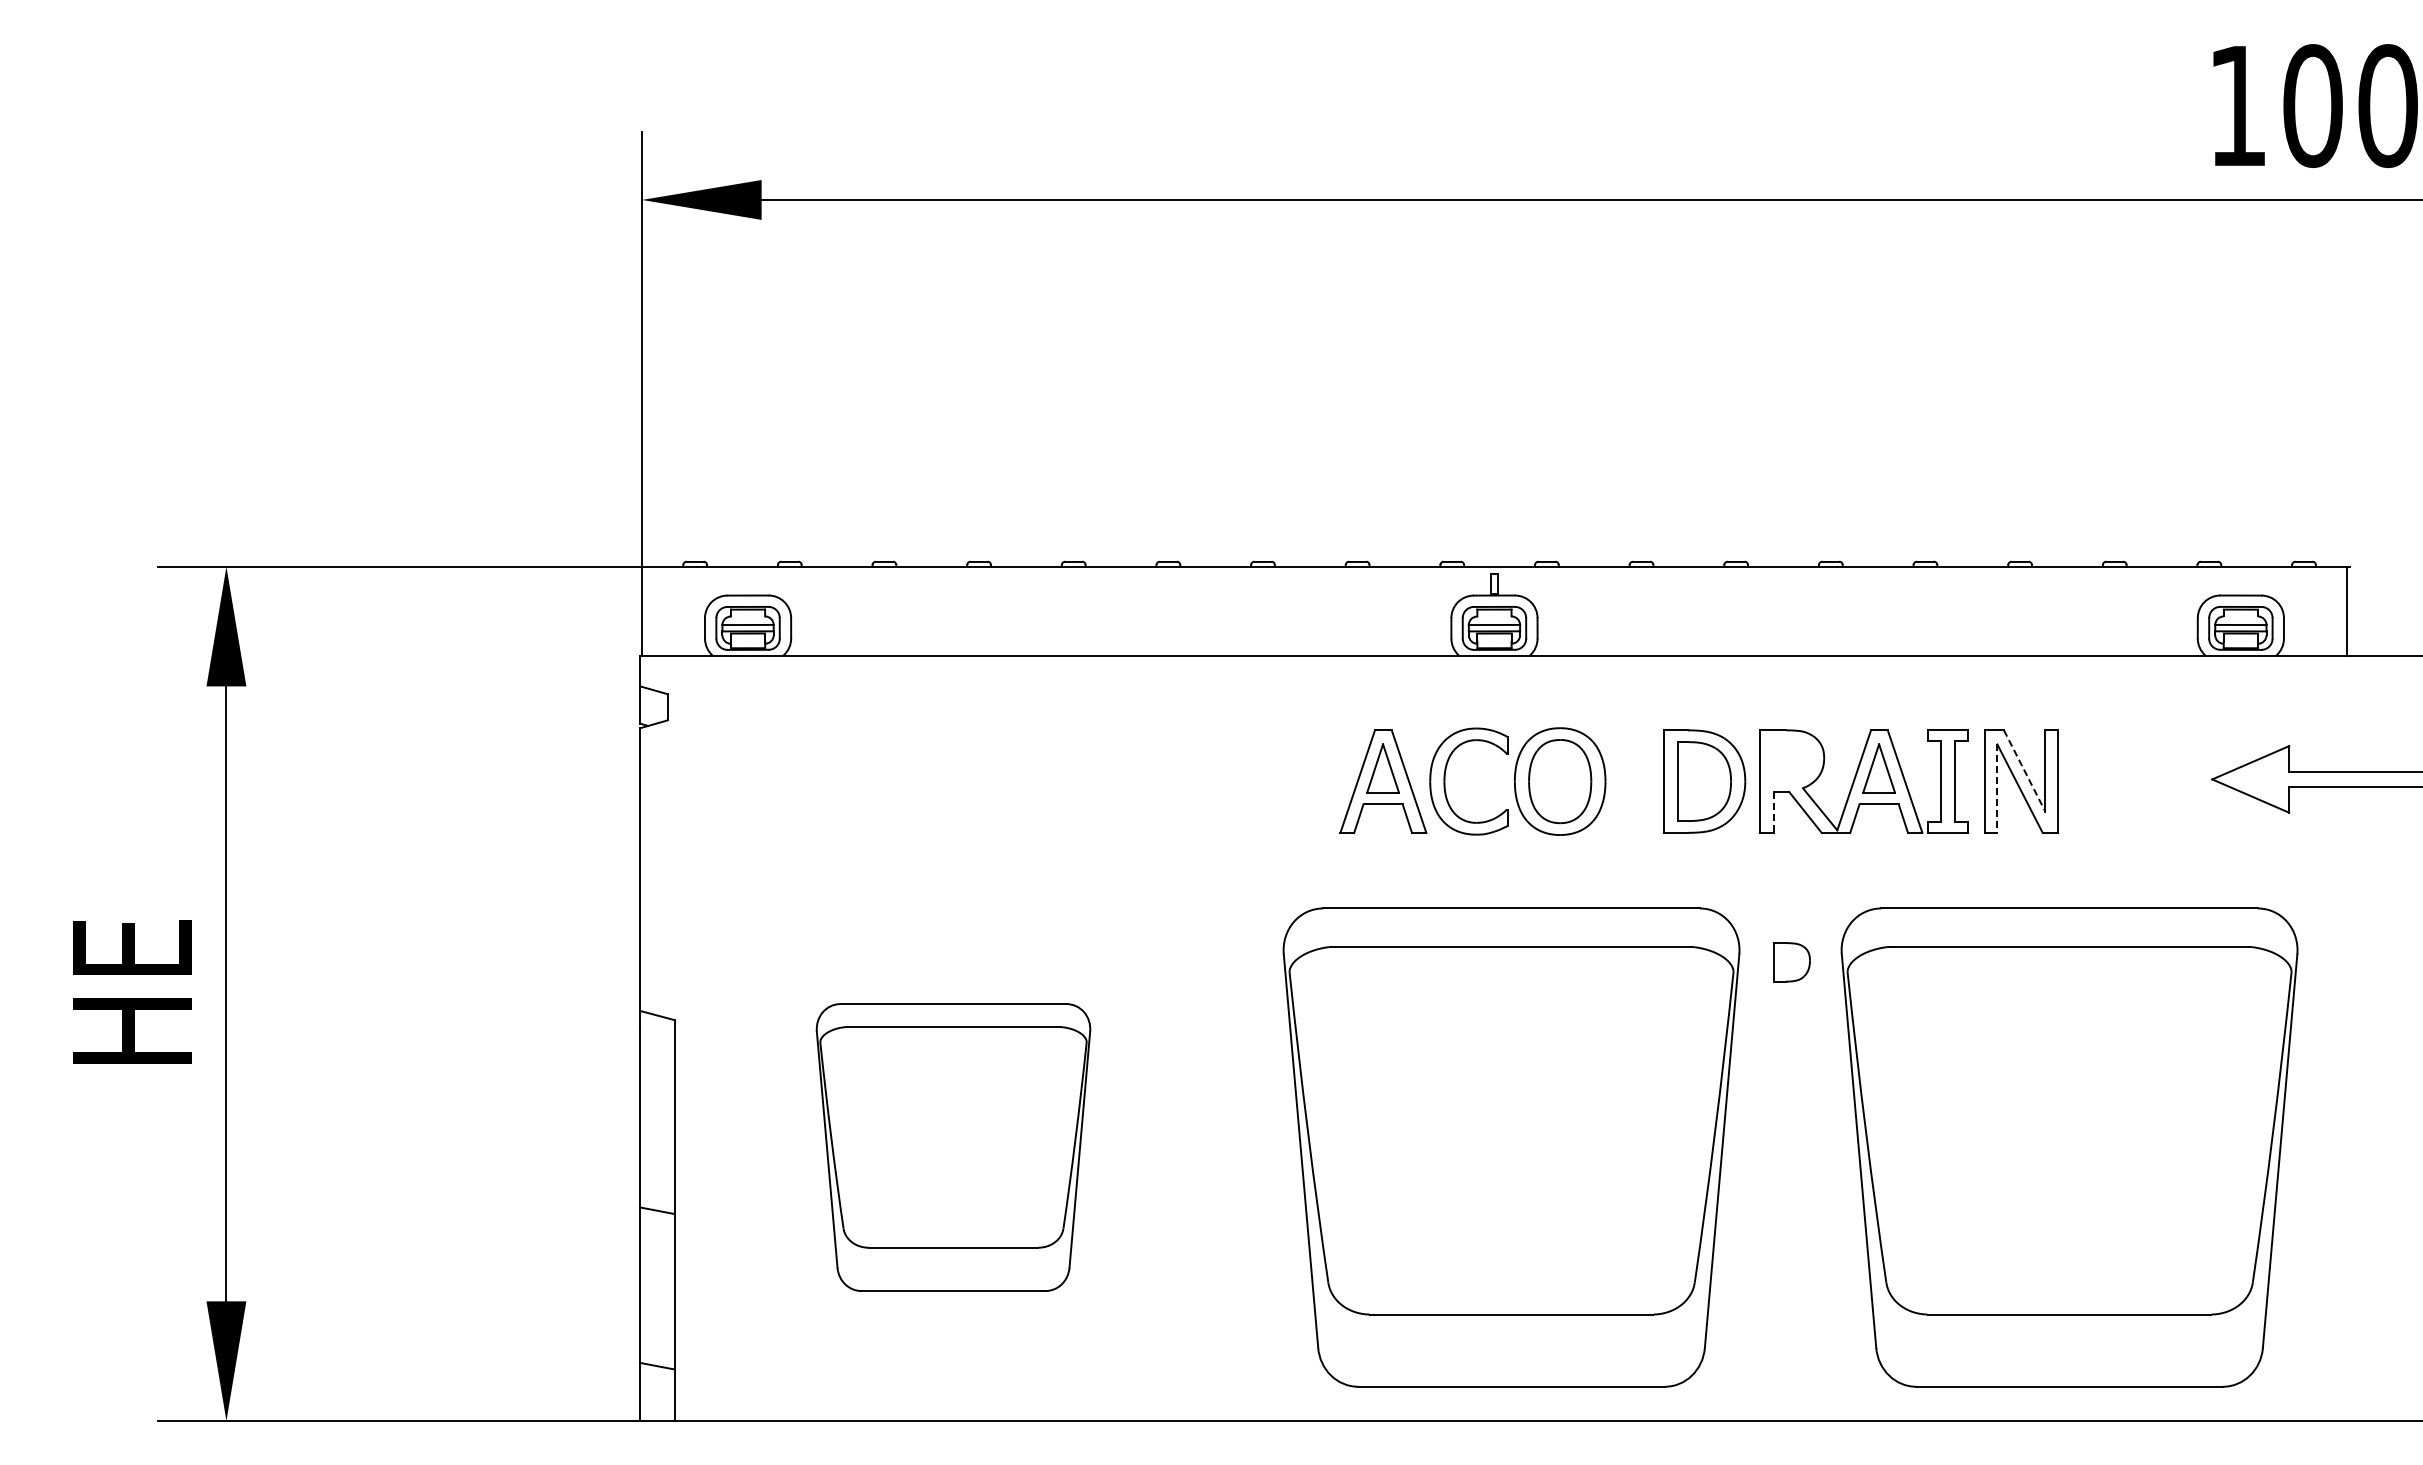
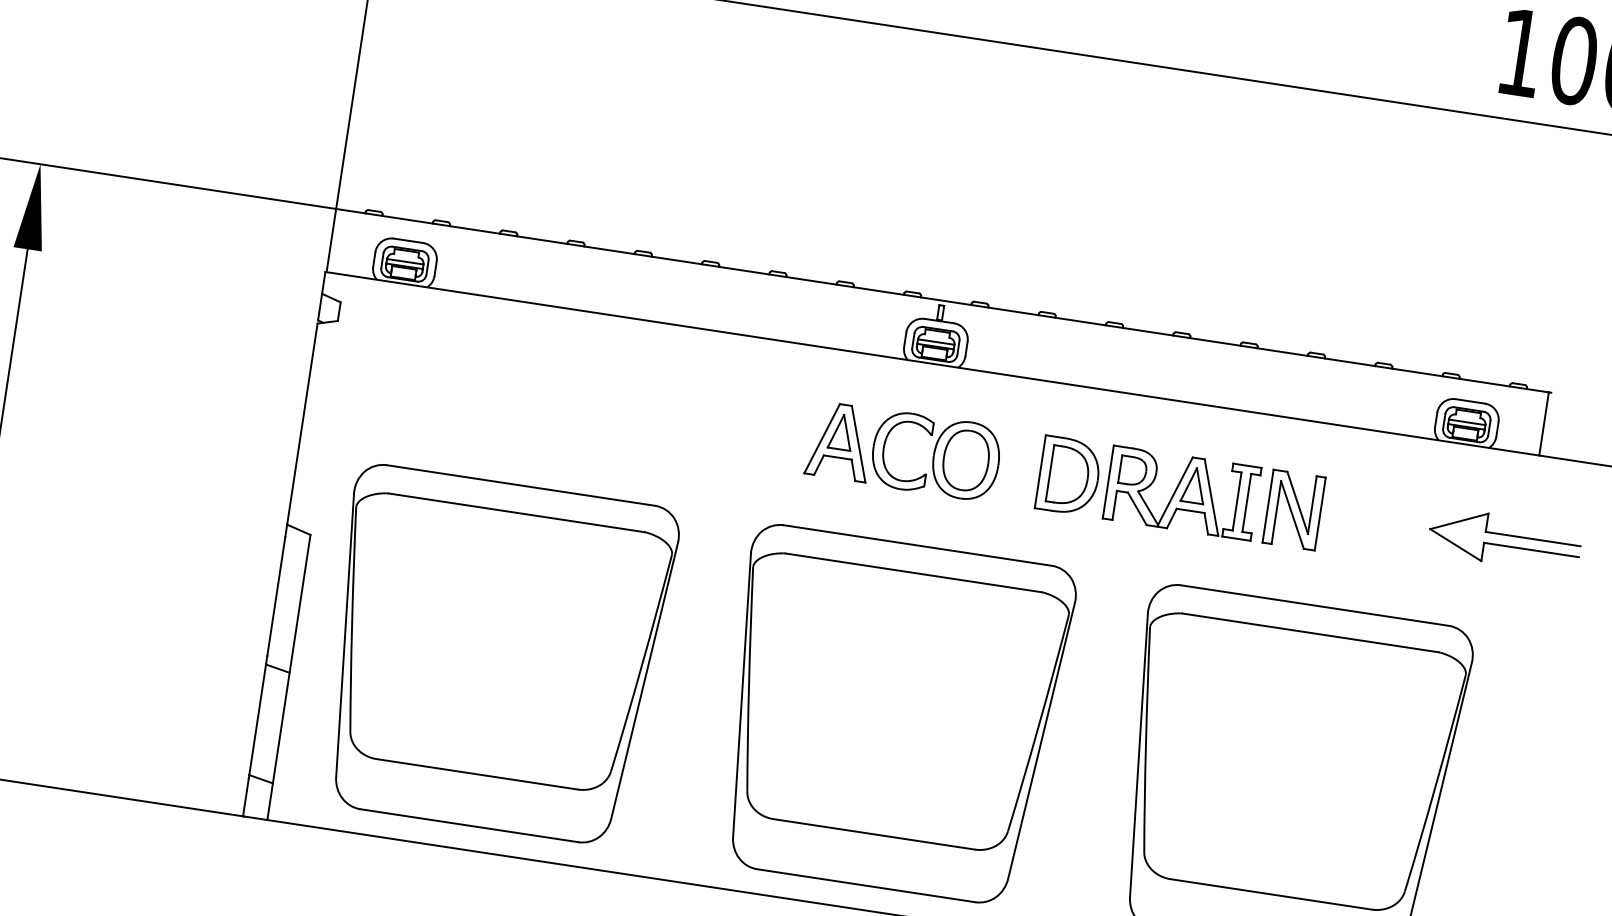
line: (2024, 770) -> (1297, 502), dashed -> solid
line: (1997, 789) -> (1276, 513), dashed -> solid
line: (1773, 812) -> (1114, 505), dashed -> solid
part: (1791, 962) -> (1132, 471), moved
part: (953, 1147) -> (495, 655), size x1.67

